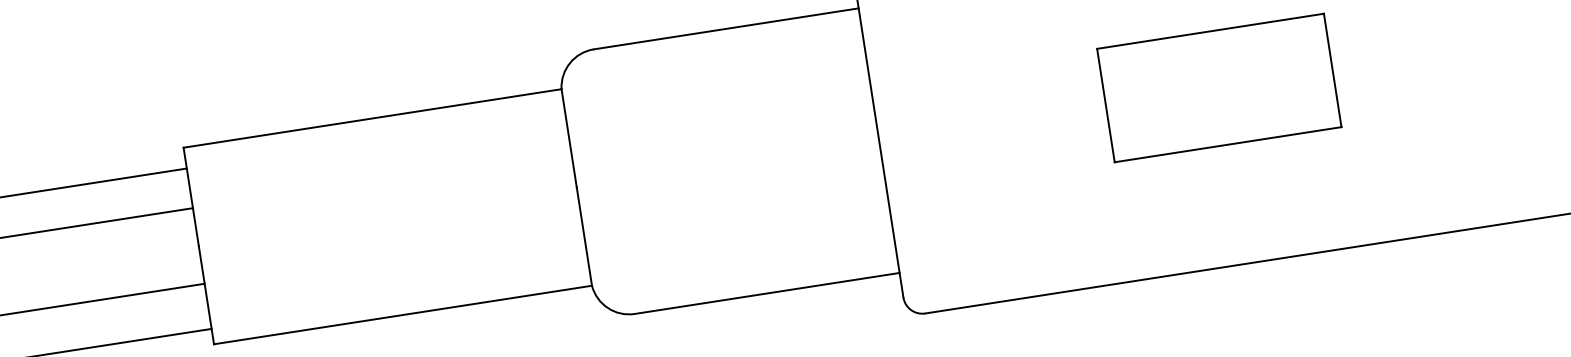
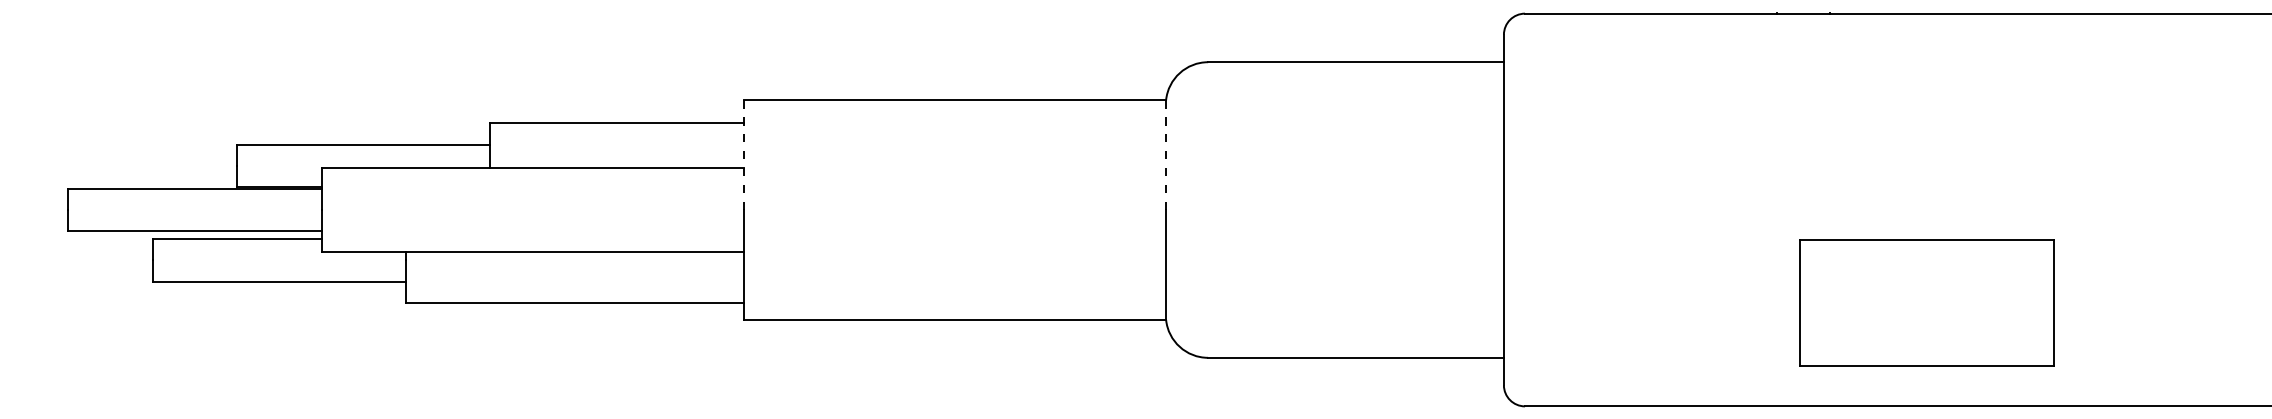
part: (1218, 87) -> (1926, 302), moved
line: (569, 138) -> (1166, 155), solid -> dashed
line: (190, 197) -> (743, 155), solid -> dashed

